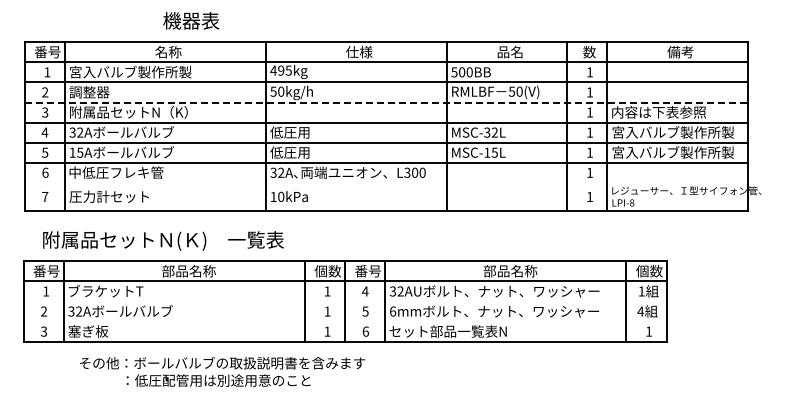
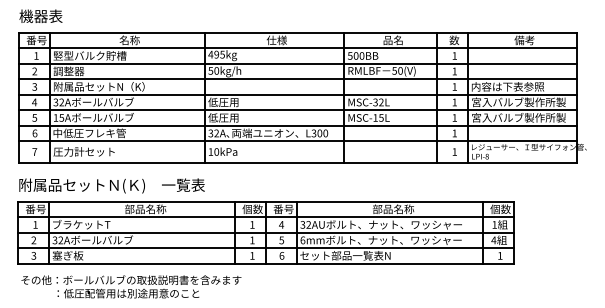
text: (191, 20) -> (41, 16), moved
text: (130, 71) -> (100, 55), 宮入バルブ製作所製 -> 竪型バルク貯槽
line: (386, 102) -> (297, 79), dashed -> solid
line: (386, 182) -> (297, 140), added
text: (163, 240) -> (112, 185), moved
line: (344, 301) -> (265, 232), added
line: (344, 321) -> (265, 248), added
text: (222, 371) -> (131, 286), moved

